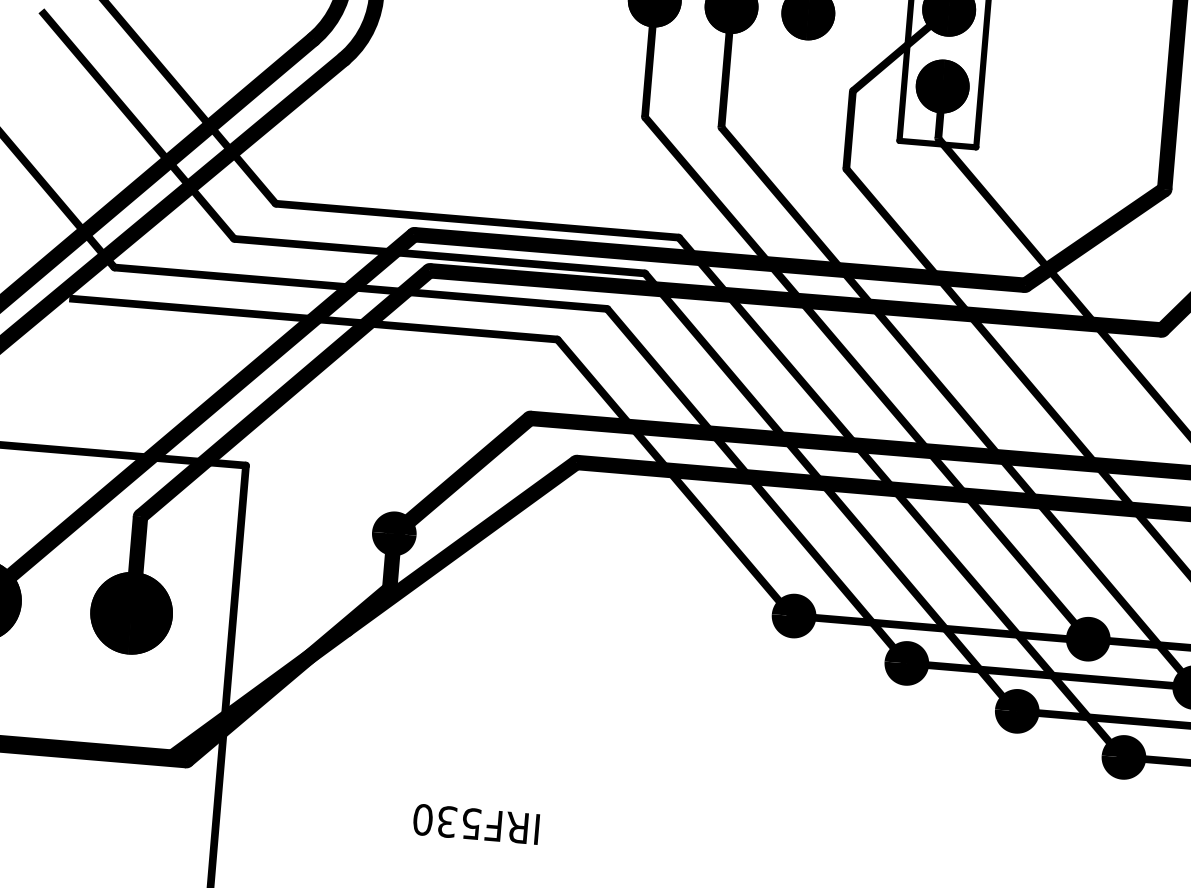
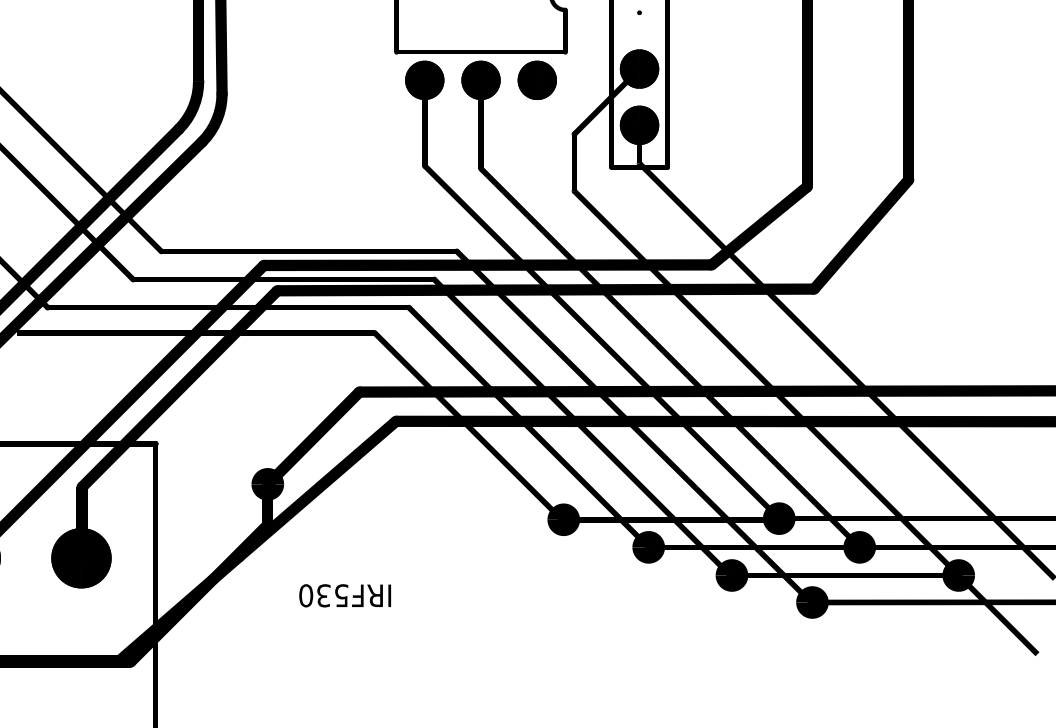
text: (475, 823) -> (344, 595), moved

